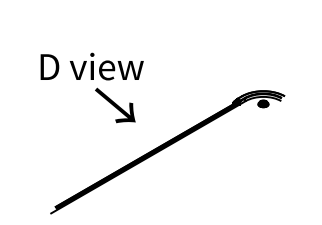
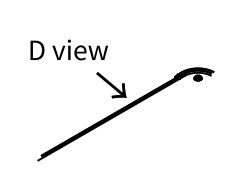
text: (115, 105) -> (111, 85), moved

